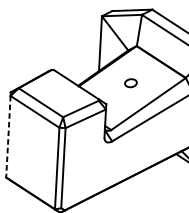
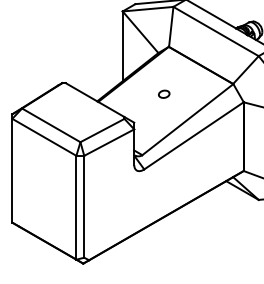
part: (131, 82) -> (164, 93), size x0.71
line: (8, 136) -> (12, 170), dashed -> solid

